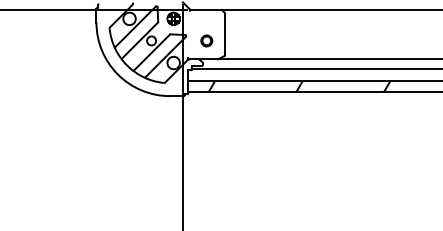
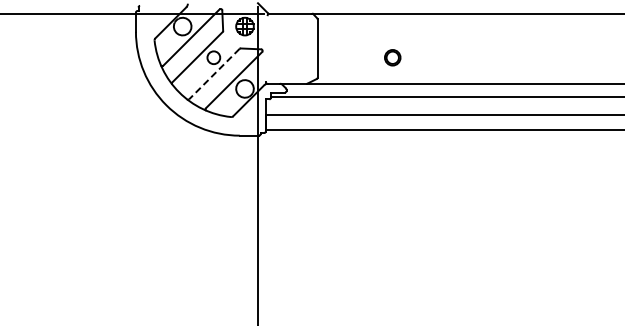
part: (206, 40) -> (392, 57), moved
line: (152, 52) -> (214, 74), solid -> dashed
hatch: (299, 86) -> (422, 122), removed

